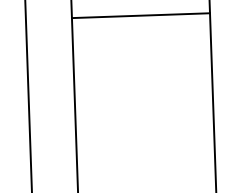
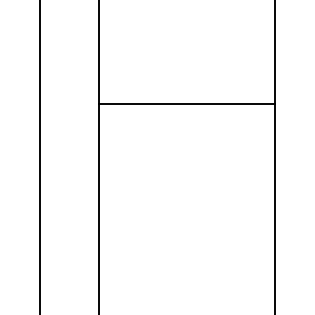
line: (140, 15) -> (186, 103), moved

